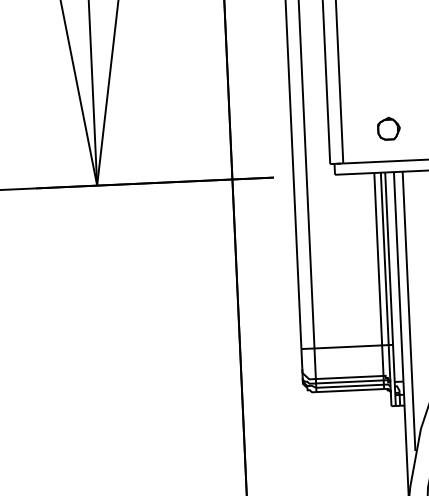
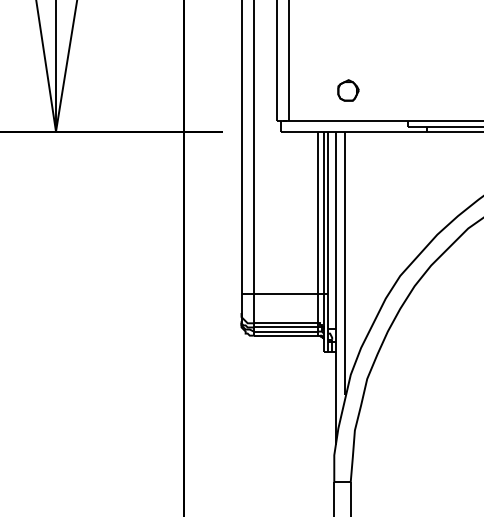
part: (388, 128) -> (348, 90), moved

